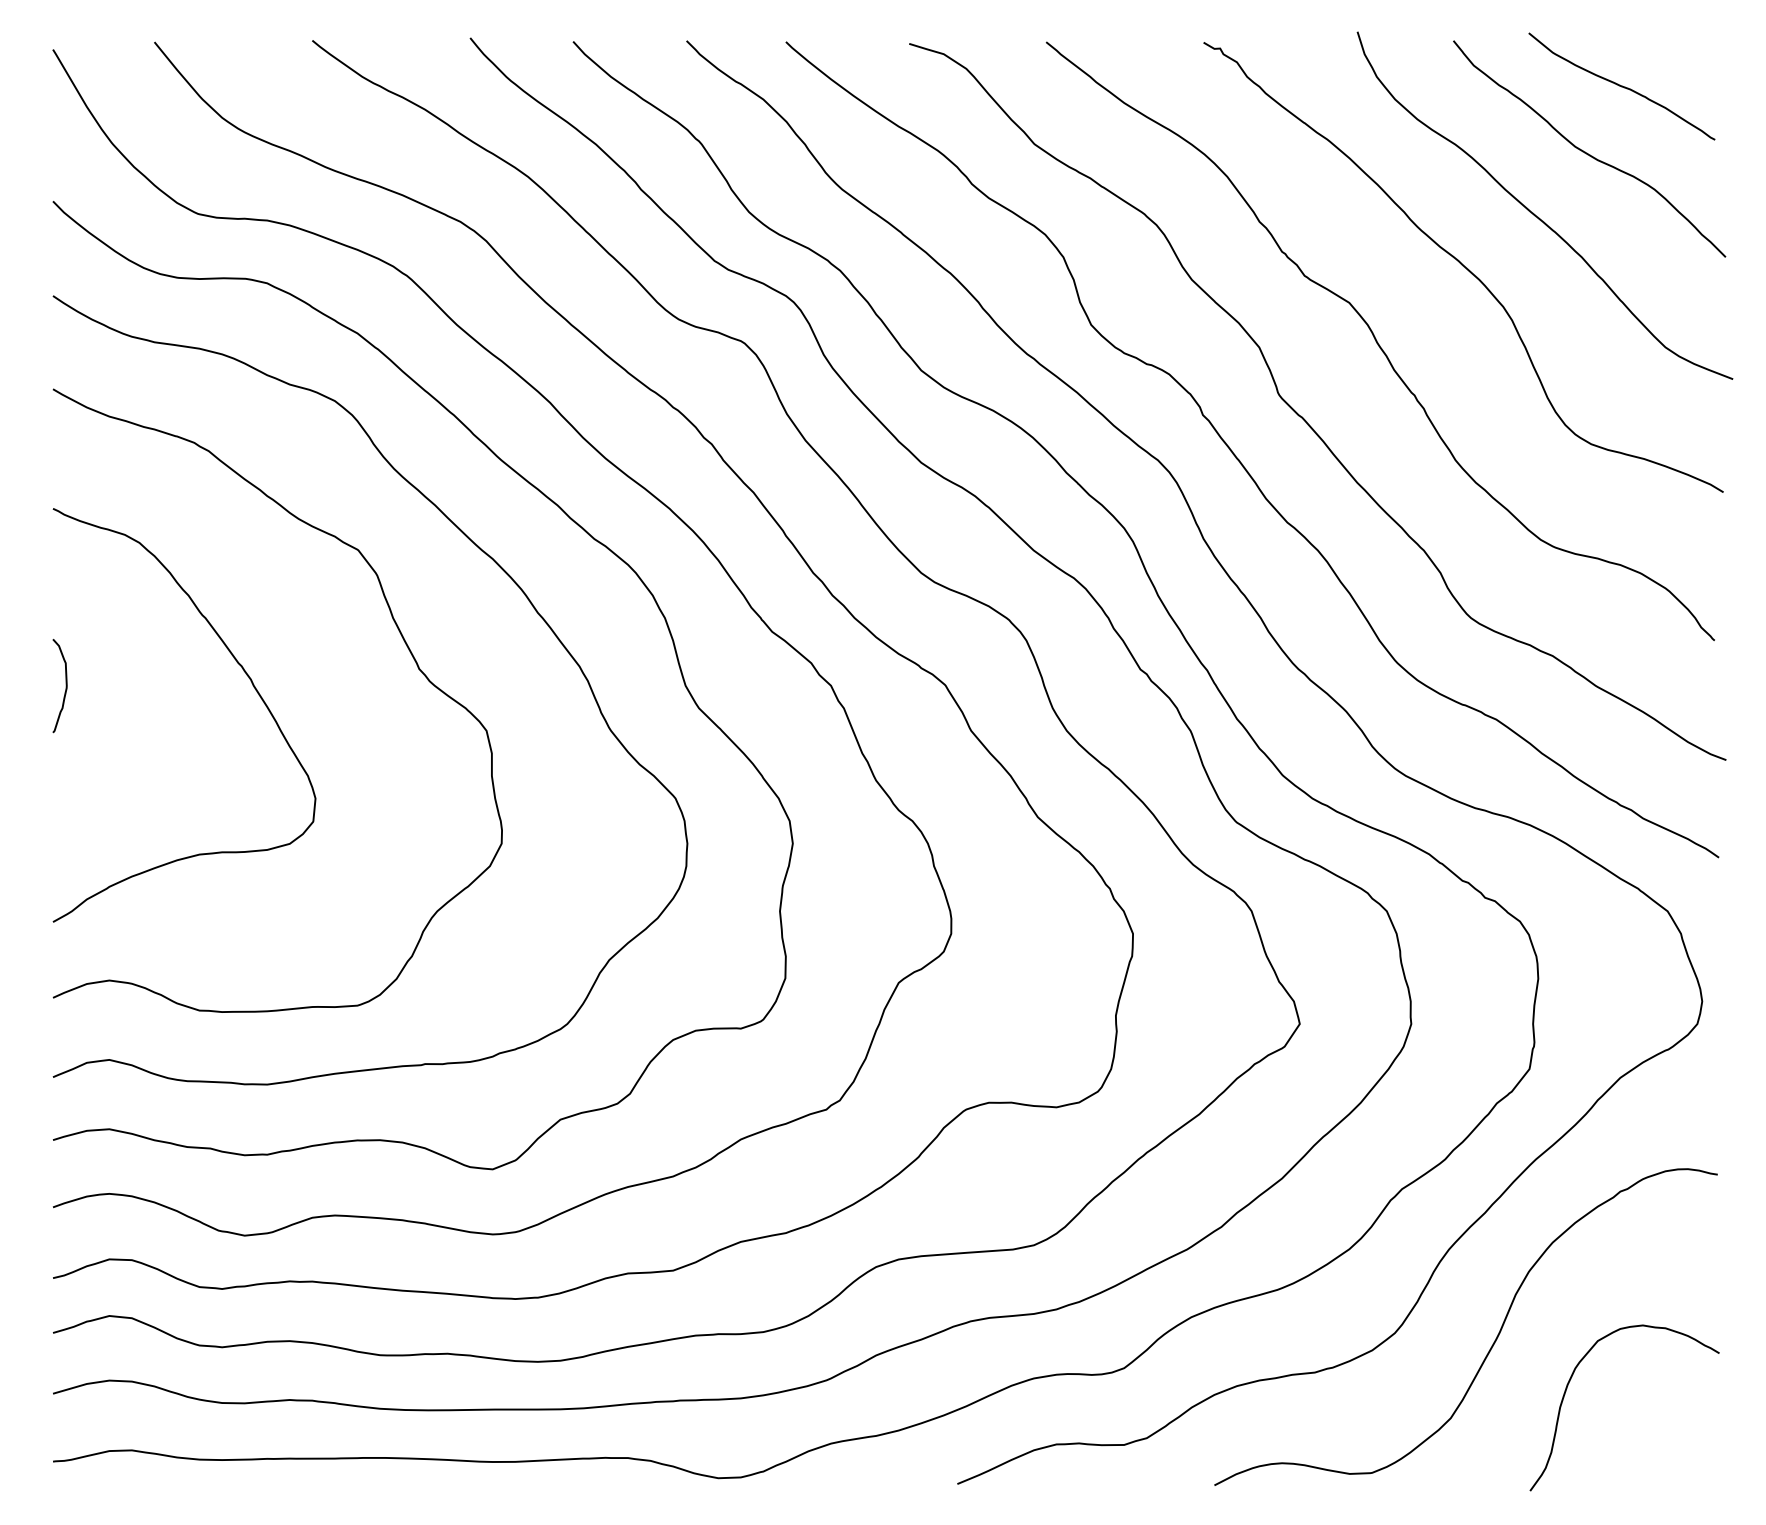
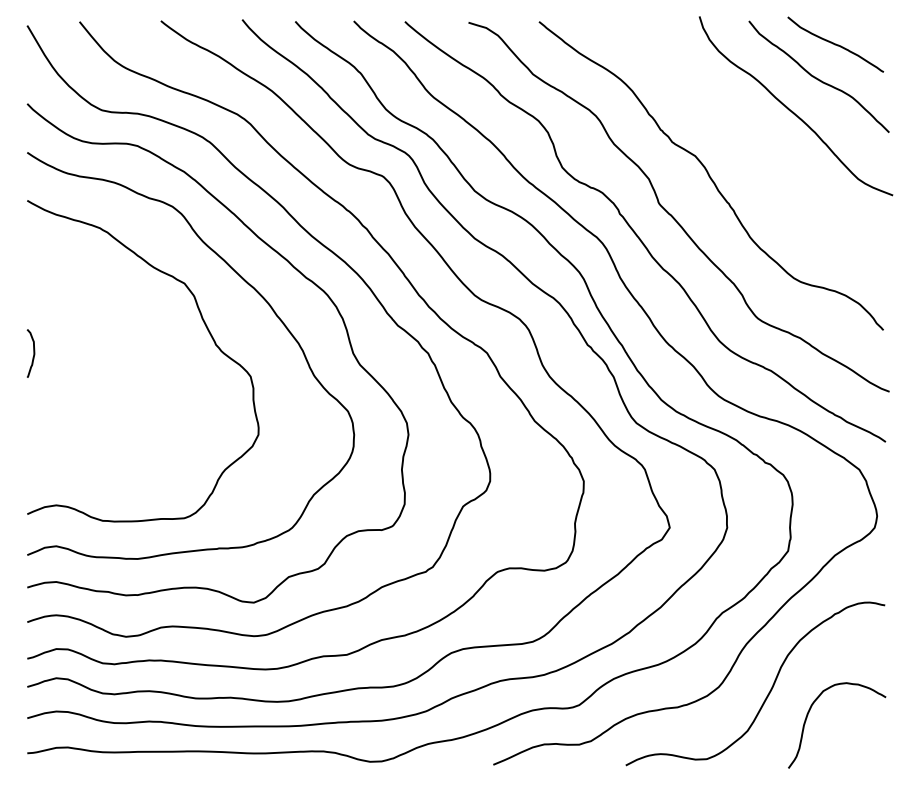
curve: (1464, 266) -> (754, 137), removed
curve: (245, 676) -> (126, 348), removed

